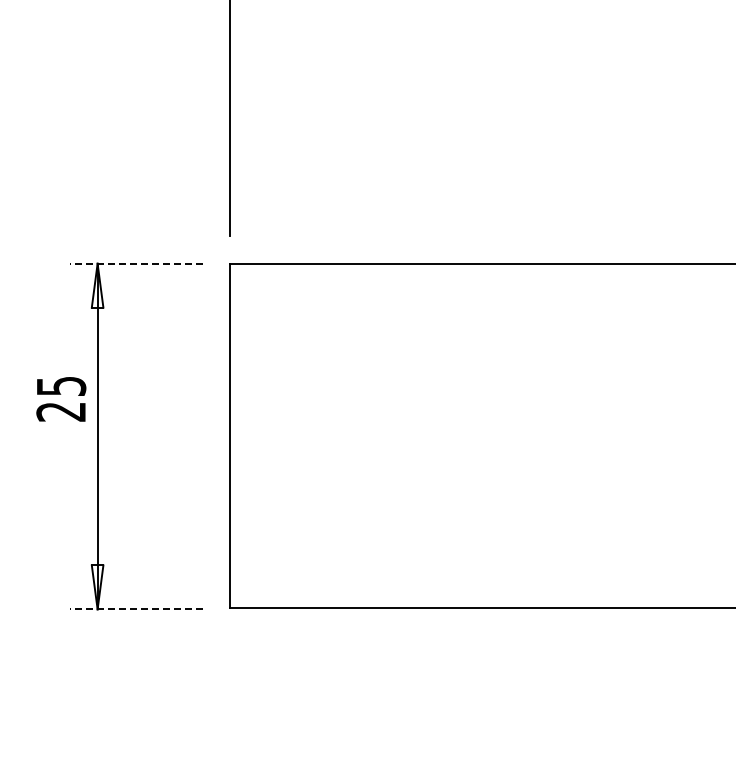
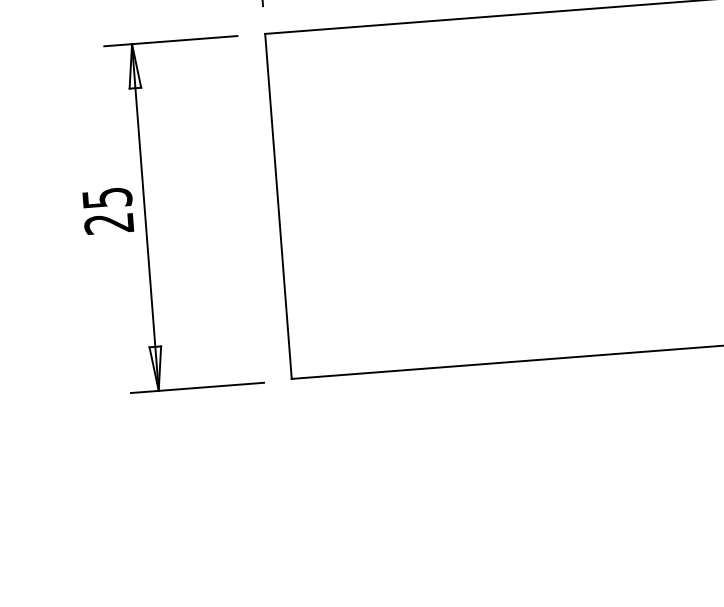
line: (135, 263) -> (170, 41), dashed -> solid
text: (61, 399) -> (108, 211), moved
line: (135, 609) -> (196, 388), dashed -> solid

